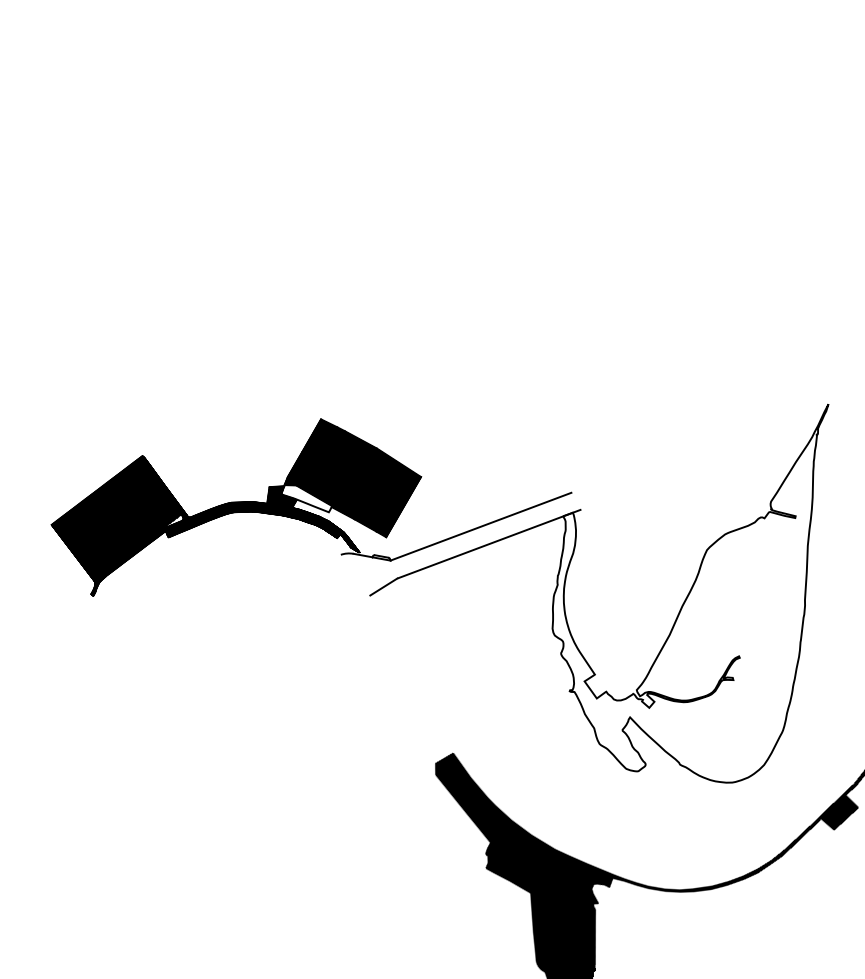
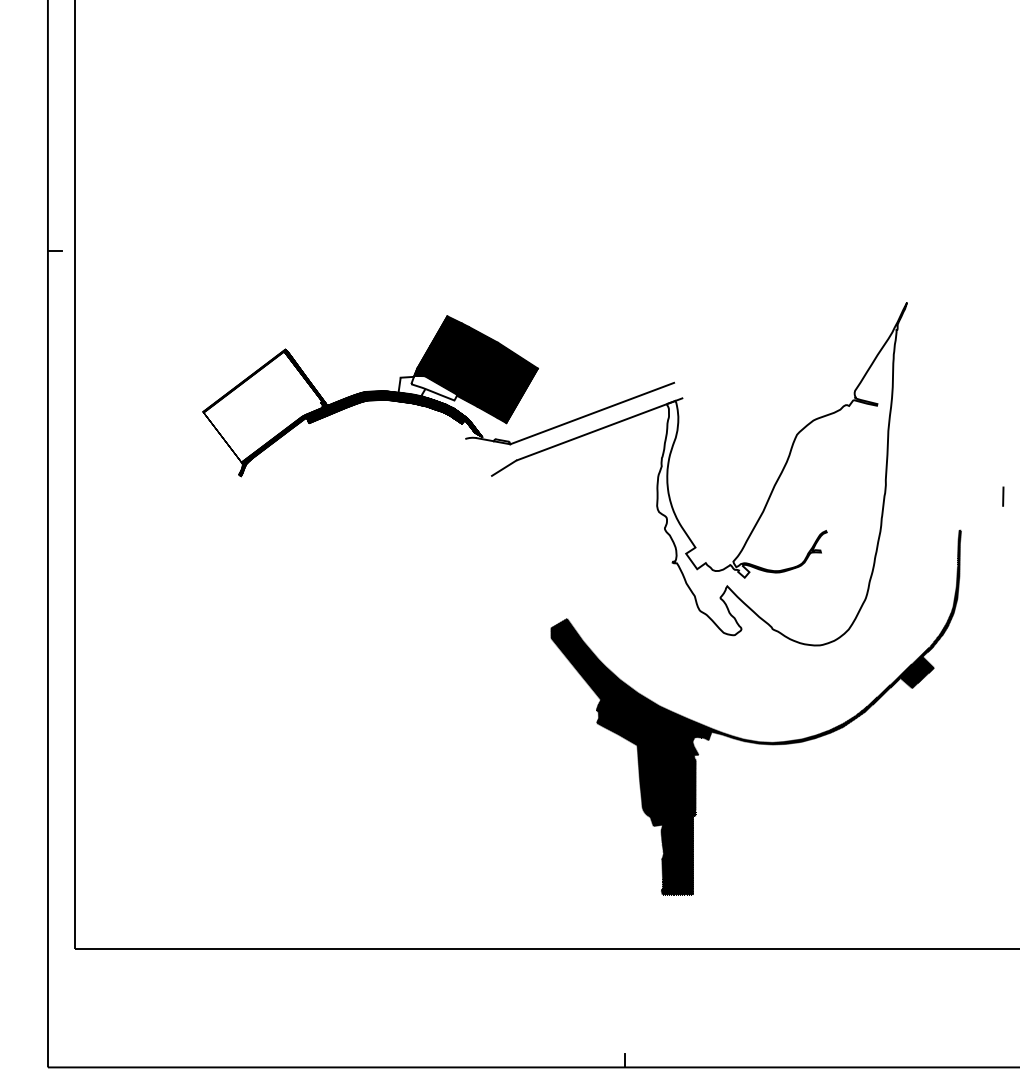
hatch: (281, 496) -> (411, 386), removed
hatch: (117, 520) -> (262, 407), removed

